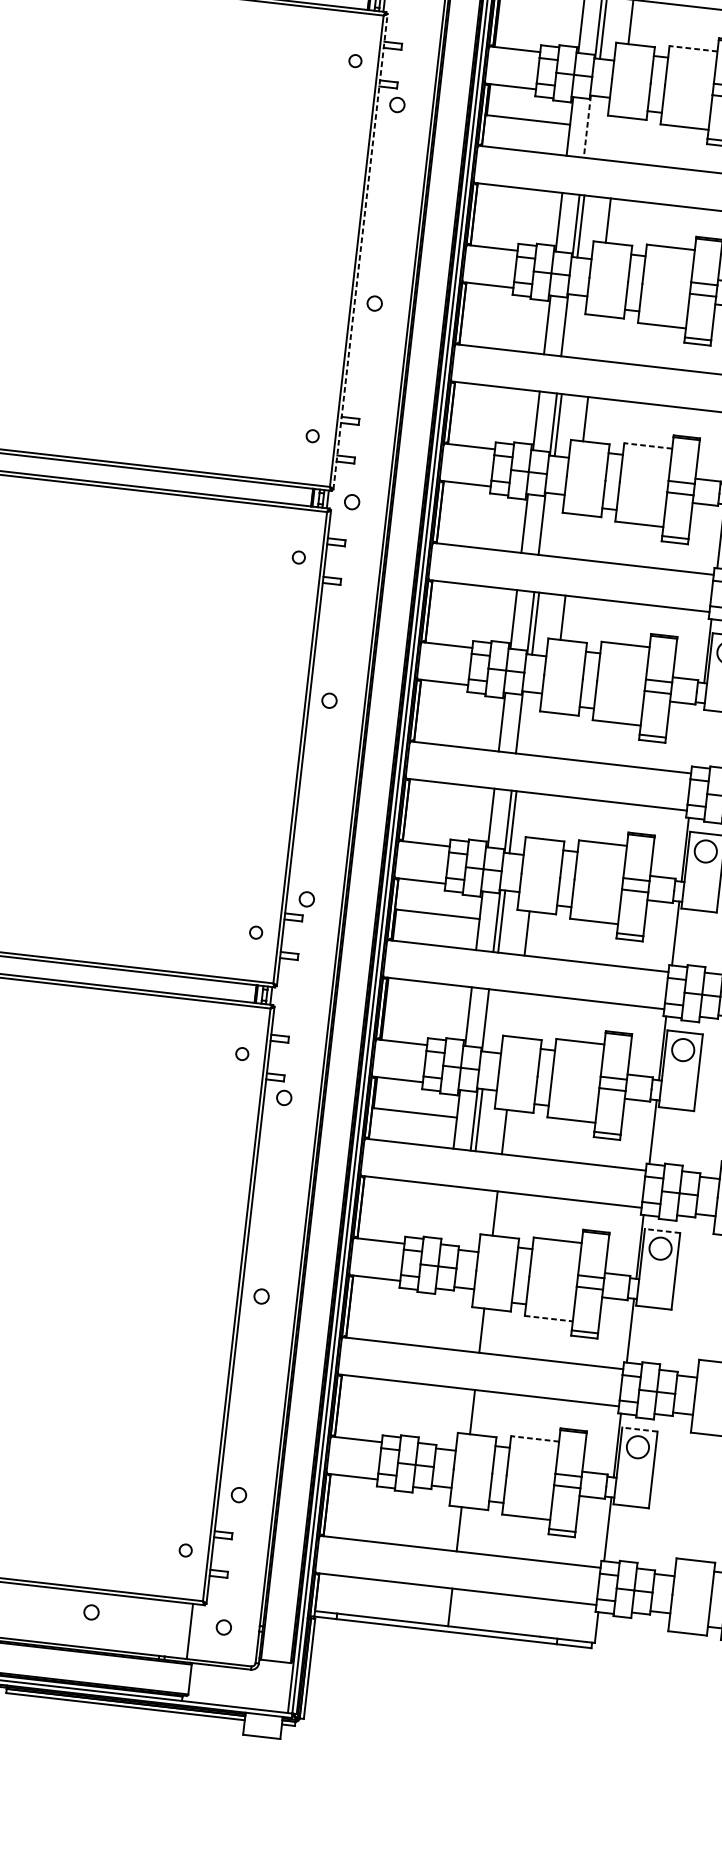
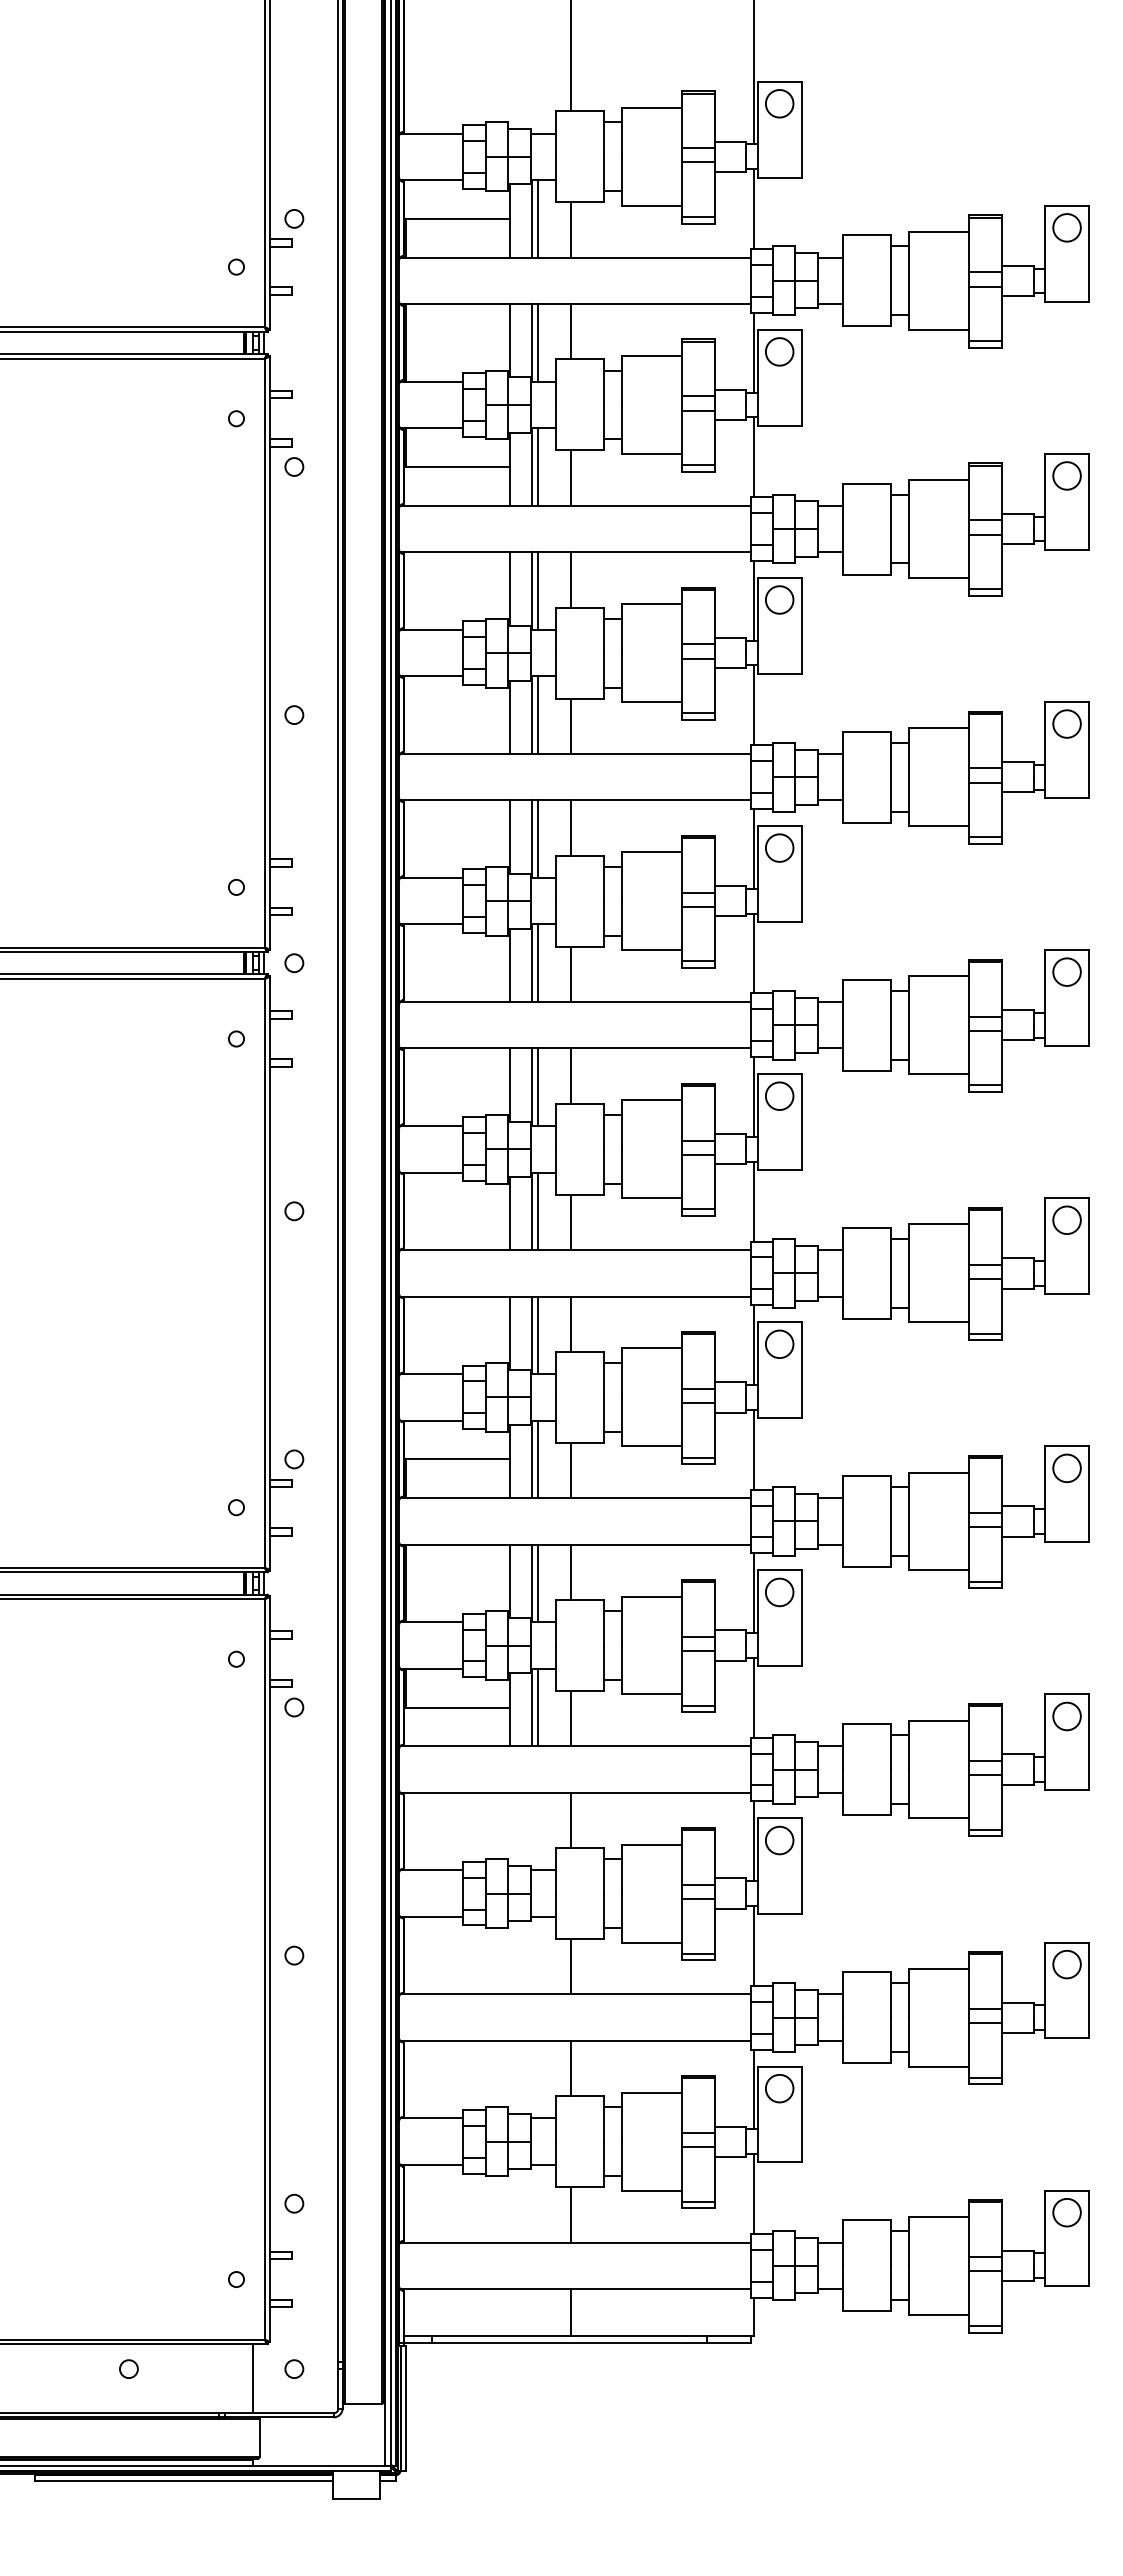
line: (693, 49) -> (651, 356), dashed -> solid
line: (592, 126) -> (537, 466), added
line: (587, 127) -> (531, 467), dashed -> solid
line: (617, 138) -> (570, 477), added
line: (360, 251) -> (269, 652), dashed -> solid
line: (569, 325) -> (537, 714), added
line: (594, 337) -> (570, 725), added
line: (648, 446) -> (651, 852), dashed -> solid
line: (546, 524) -> (537, 963), added
line: (572, 536) -> (570, 974), added
line: (524, 723) -> (537, 1211), added
line: (549, 734) -> (570, 1222), added
line: (698, 734) -> (754, 1201), added
line: (540, 815) -> (570, 1323), added
line: (517, 1015) -> (570, 1572), added
line: (490, 1020) -> (537, 1583), added
line: (662, 1231) -> (779, 1818), dashed -> solid
line: (548, 1318) -> (651, 1942), dashed -> solid
line: (639, 1429) -> (779, 2066), dashed -> solid
line: (534, 1438) -> (651, 2092), dashed -> solid

